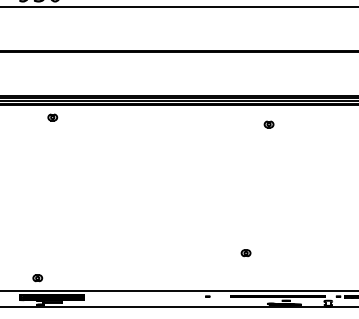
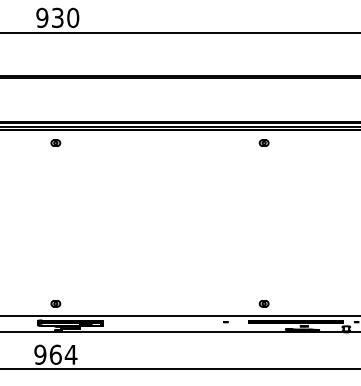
part: (52, 116) -> (55, 142), moved
part: (268, 123) -> (263, 142), moved
part: (245, 252) -> (263, 303), moved

